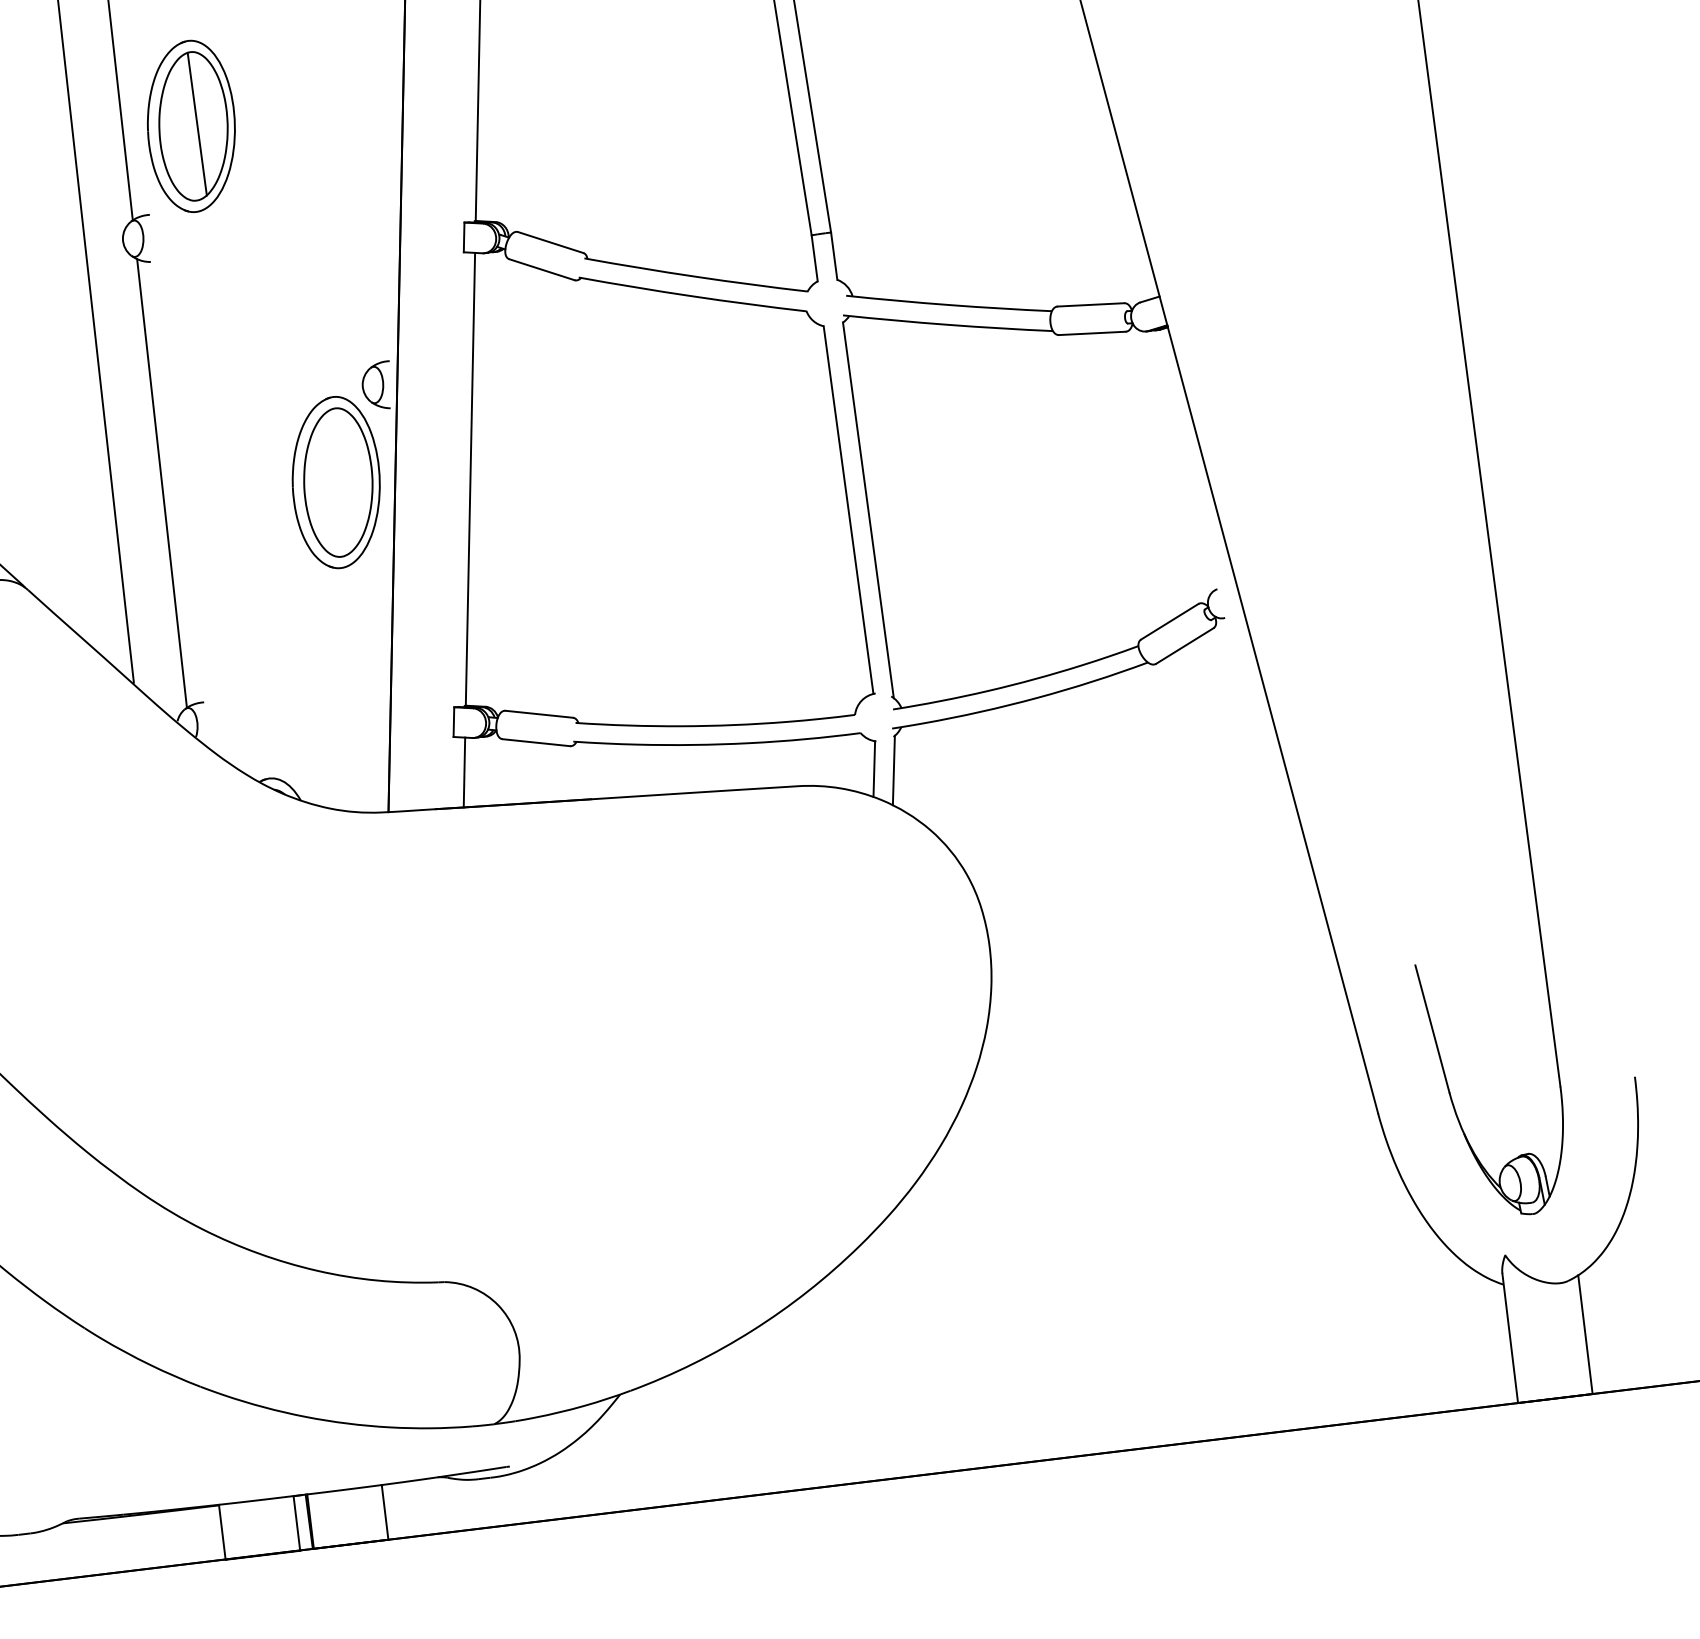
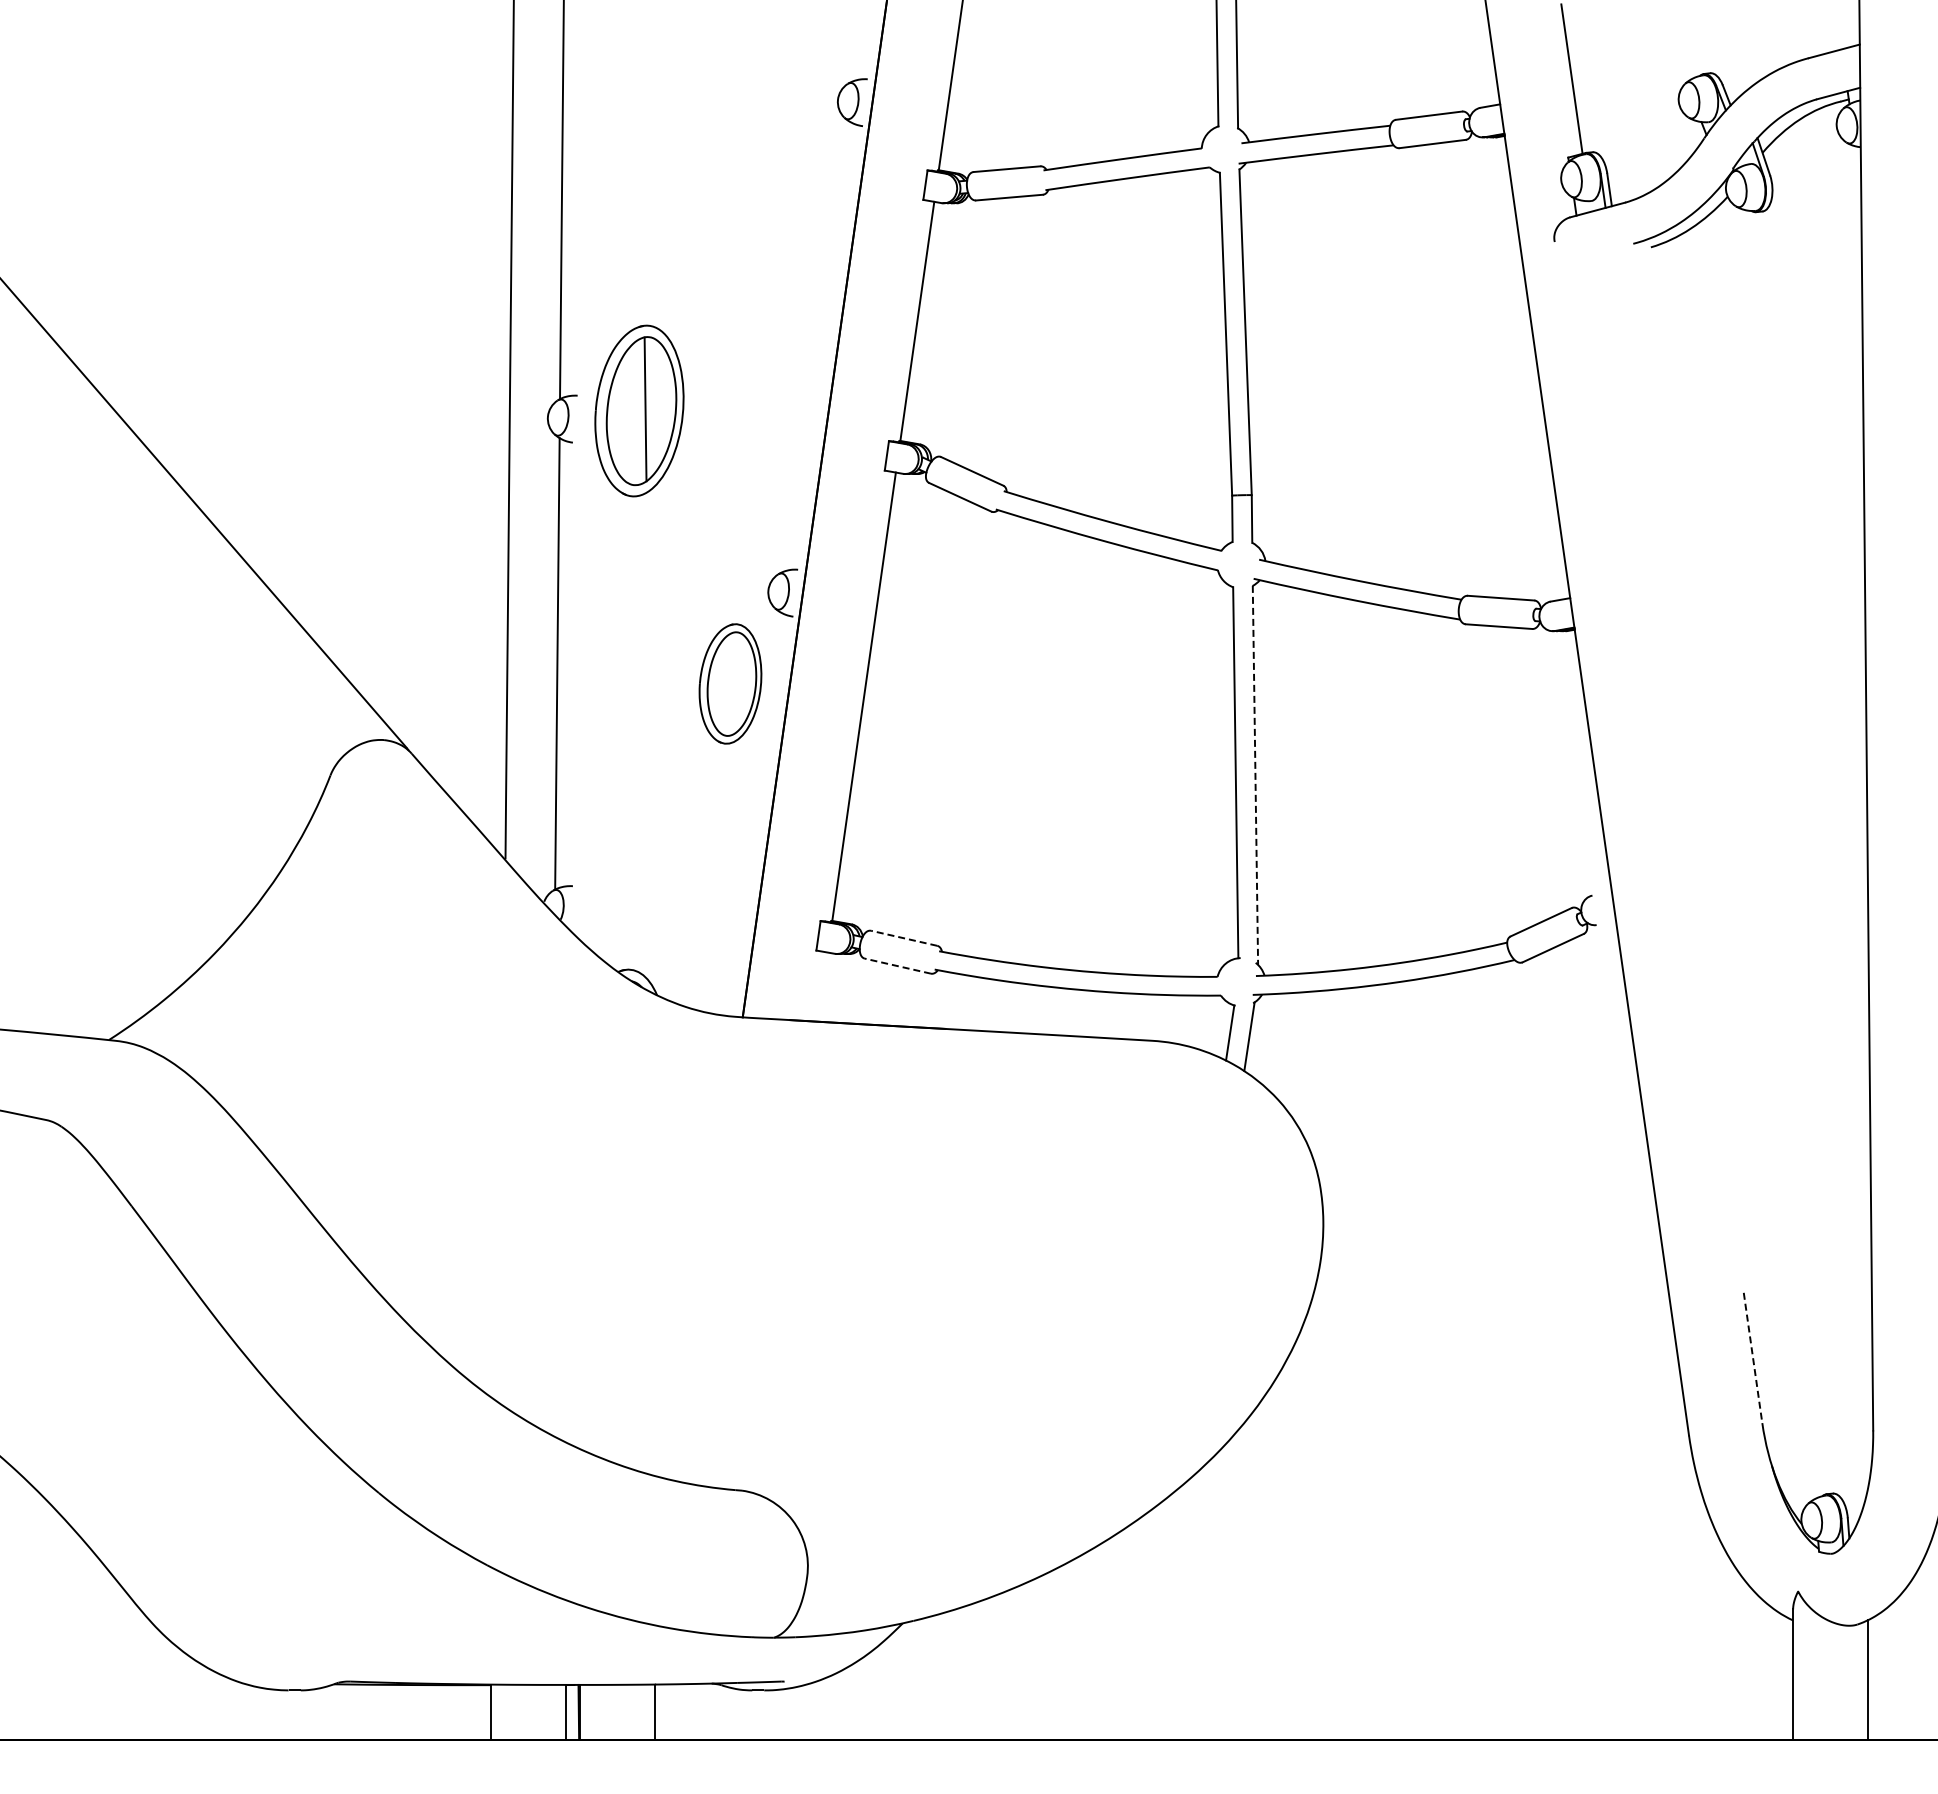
part: (191, 126) -> (639, 410), moved
part: (336, 482) -> (730, 683), size x0.7
line: (868, 510) -> (1255, 775), solid -> dashed
line: (539, 714) -> (904, 938), solid -> dashed
line: (536, 743) -> (897, 966), solid -> dashed
line: (463, 771) -> (822, 986), removed
line: (1432, 1028) -> (1753, 1357), solid -> dashed

